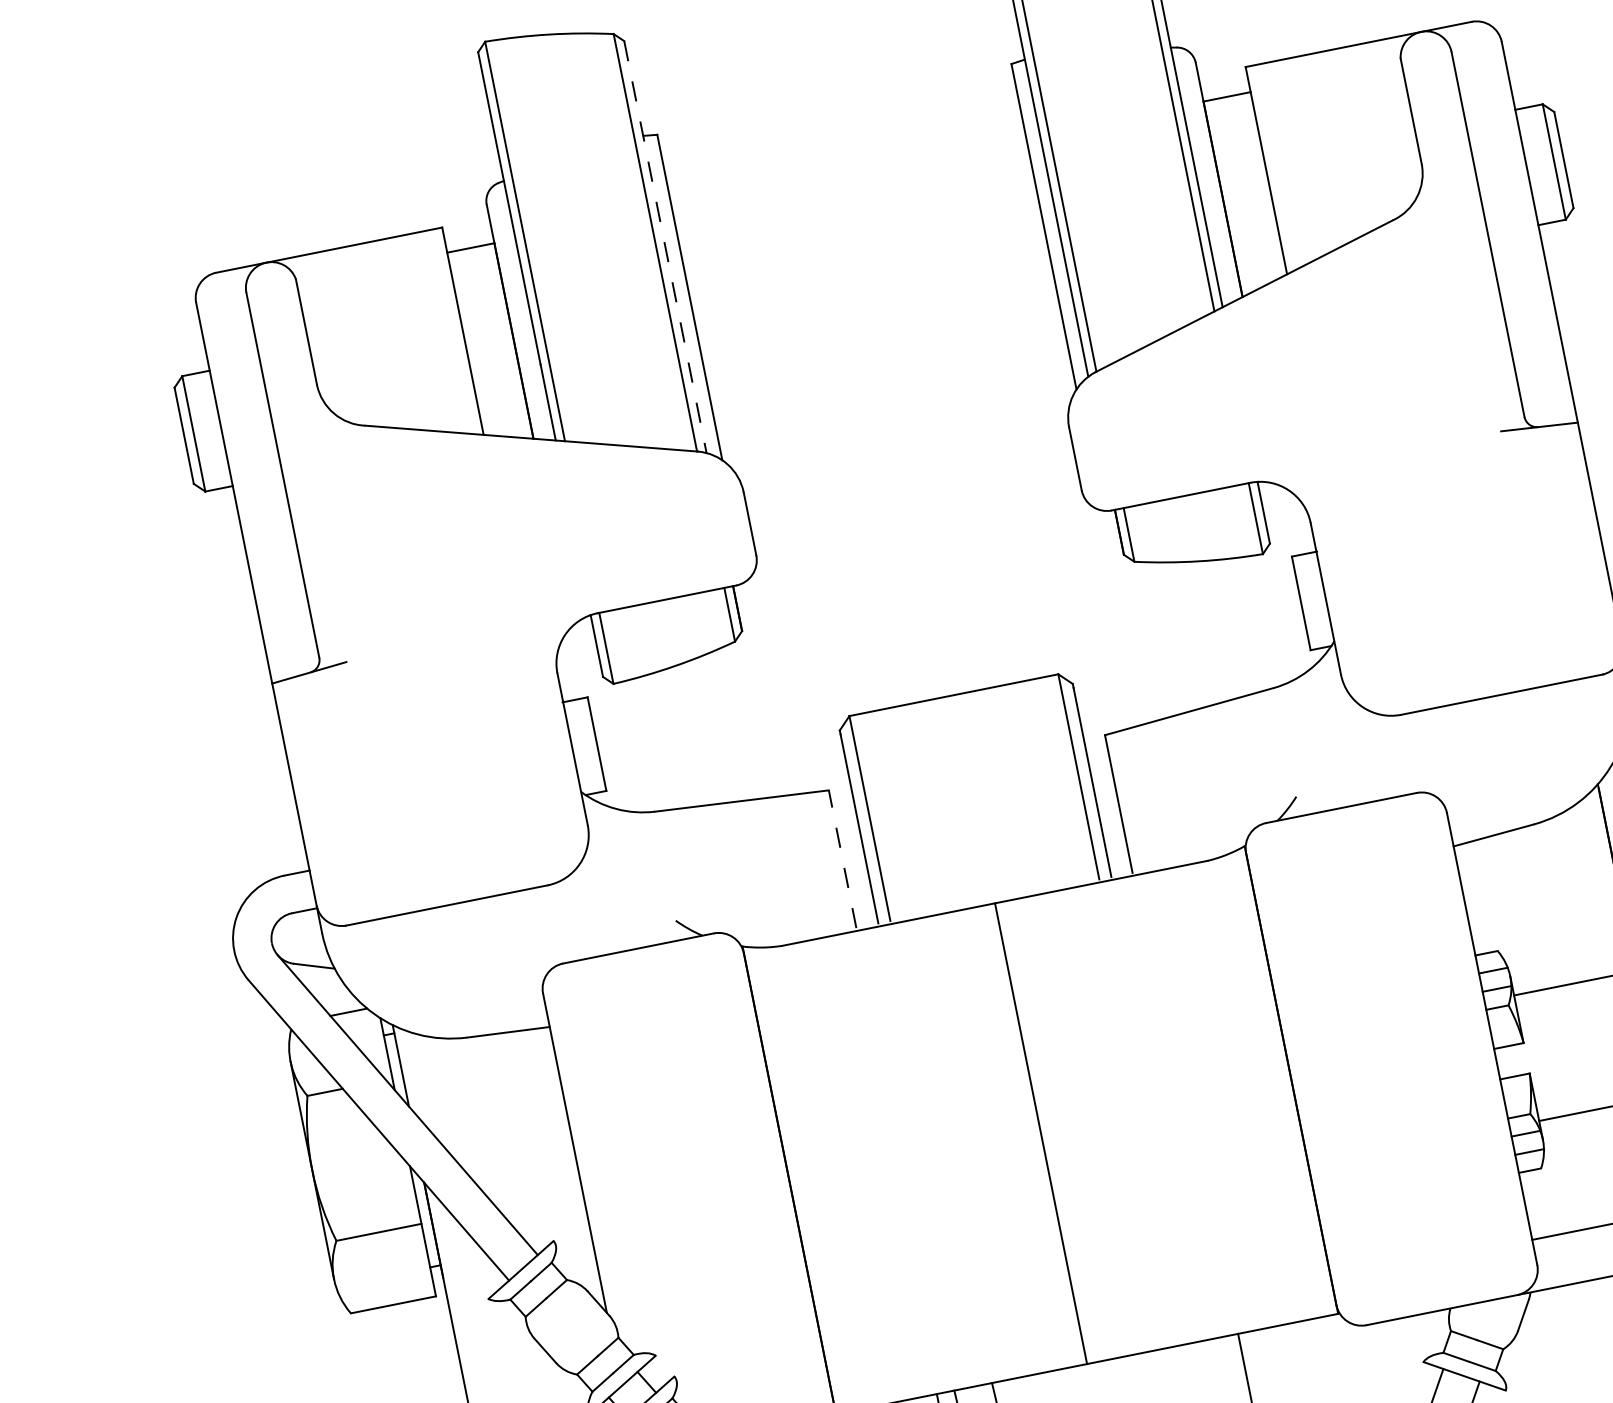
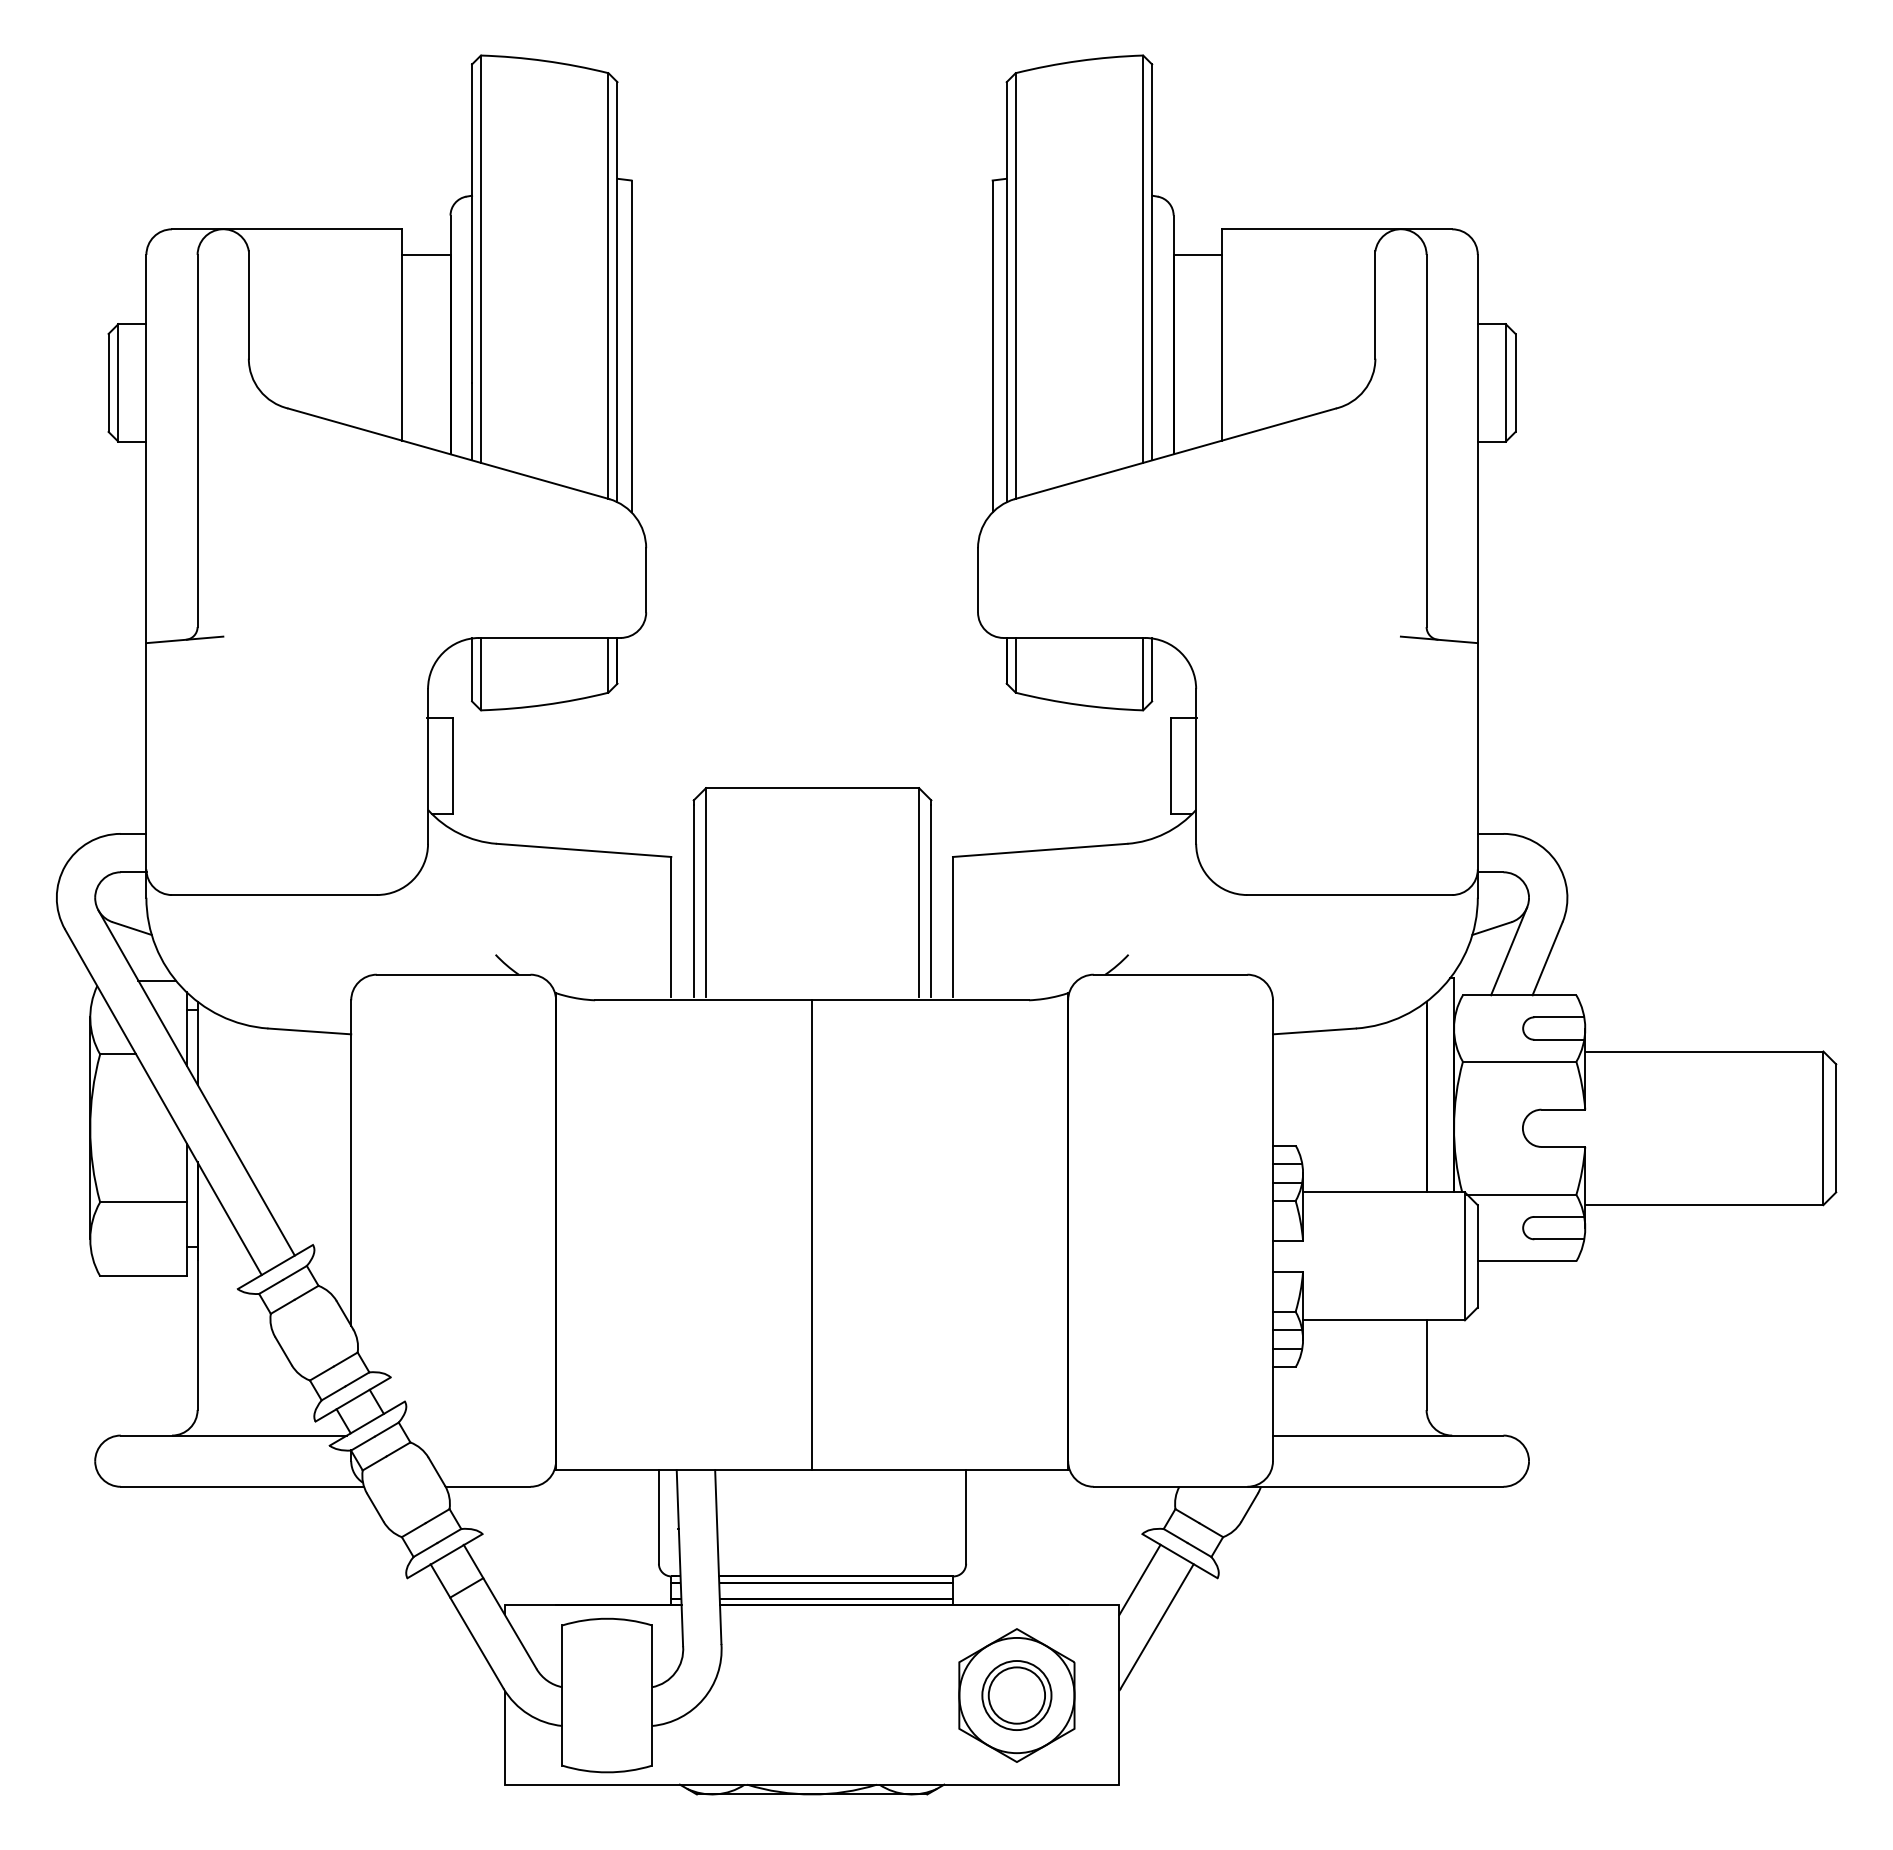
line: (665, 247) -> (617, 292), dashed -> solid
line: (842, 858) -> (671, 926), dashed -> solid

